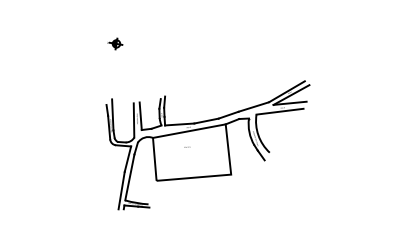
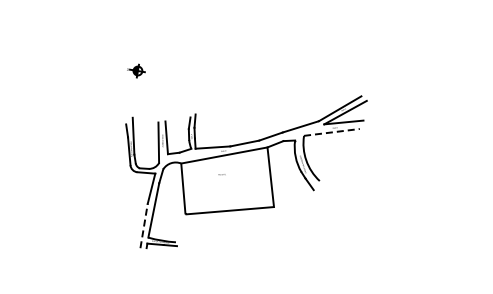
part: (115, 43) -> (136, 70), moved
line: (280, 111) -> (332, 132), solid -> dashed
line: (122, 190) -> (144, 225), solid -> dashed

